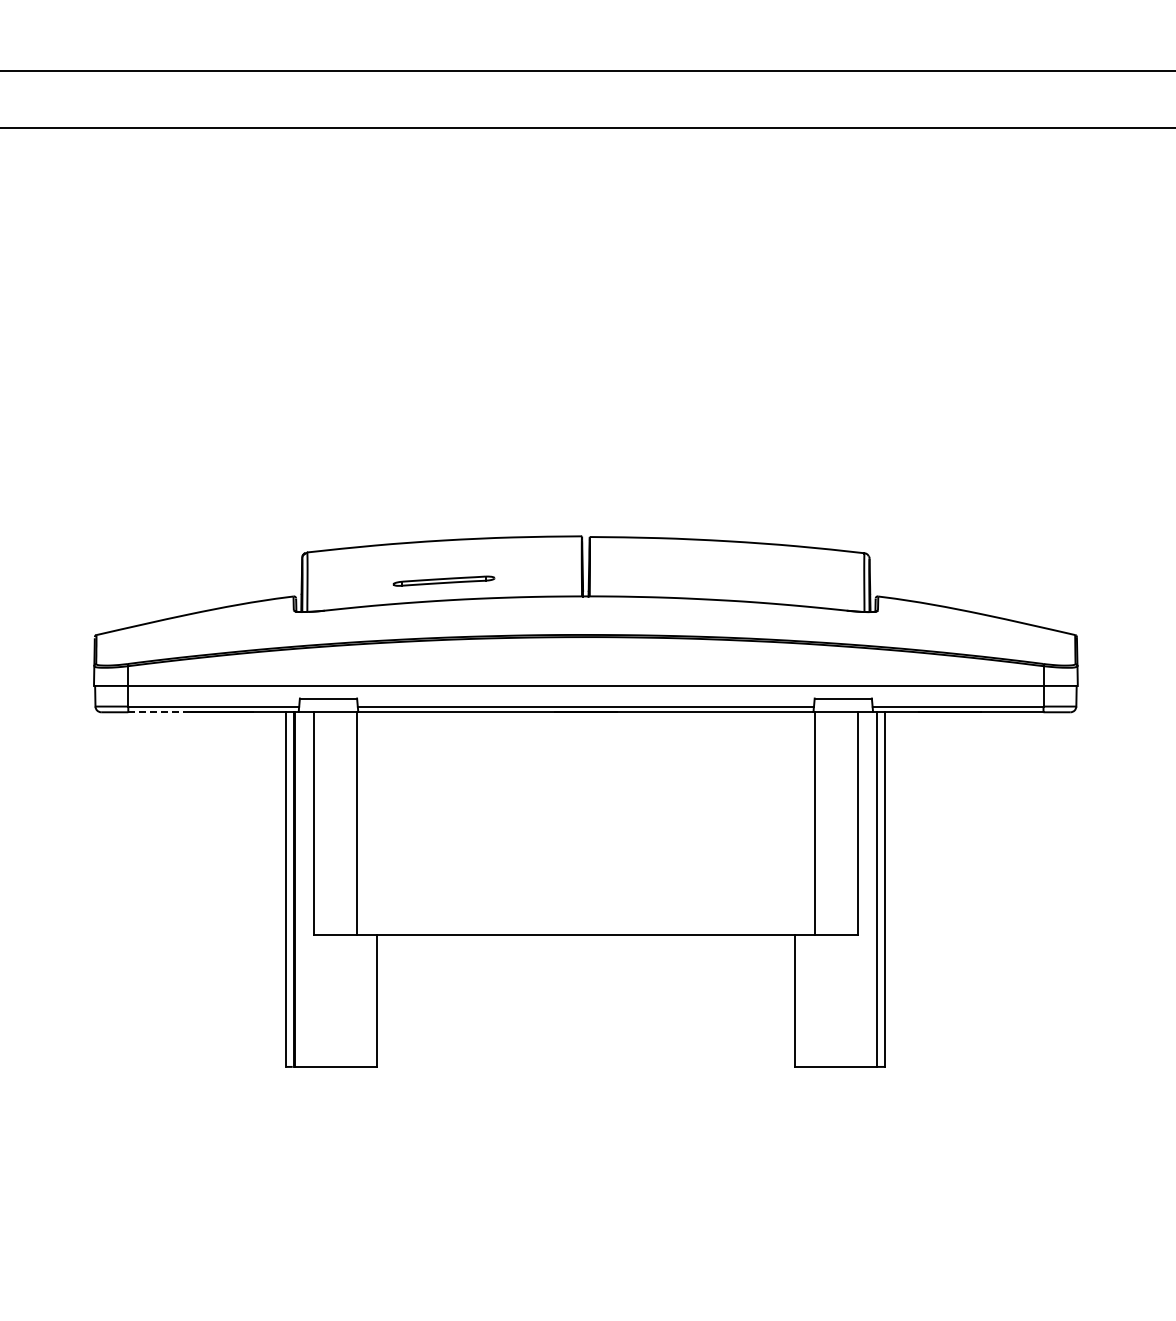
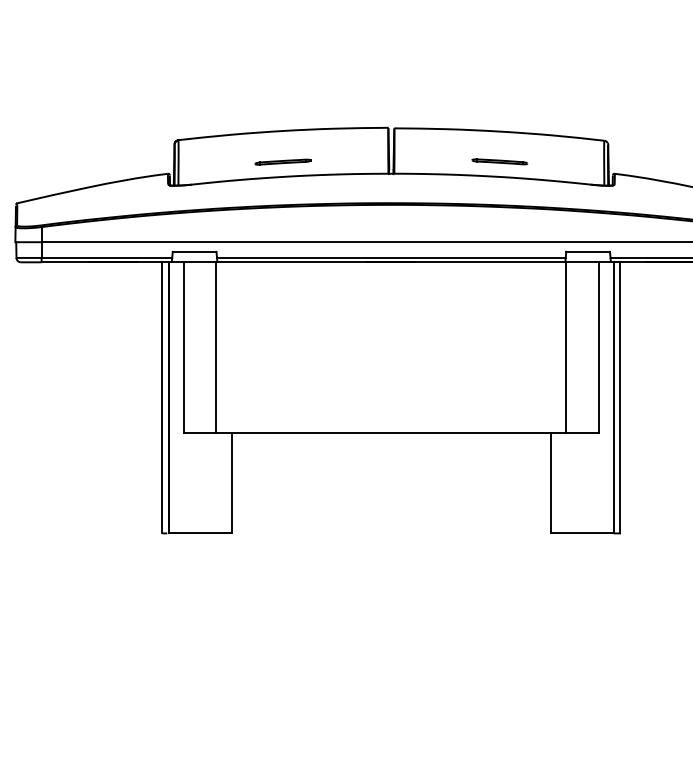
part: (727, 580) -> (499, 161), added
part: (443, 581) -> (282, 162), size x0.71
line: (159, 712) -> (65, 262), dashed -> solid

